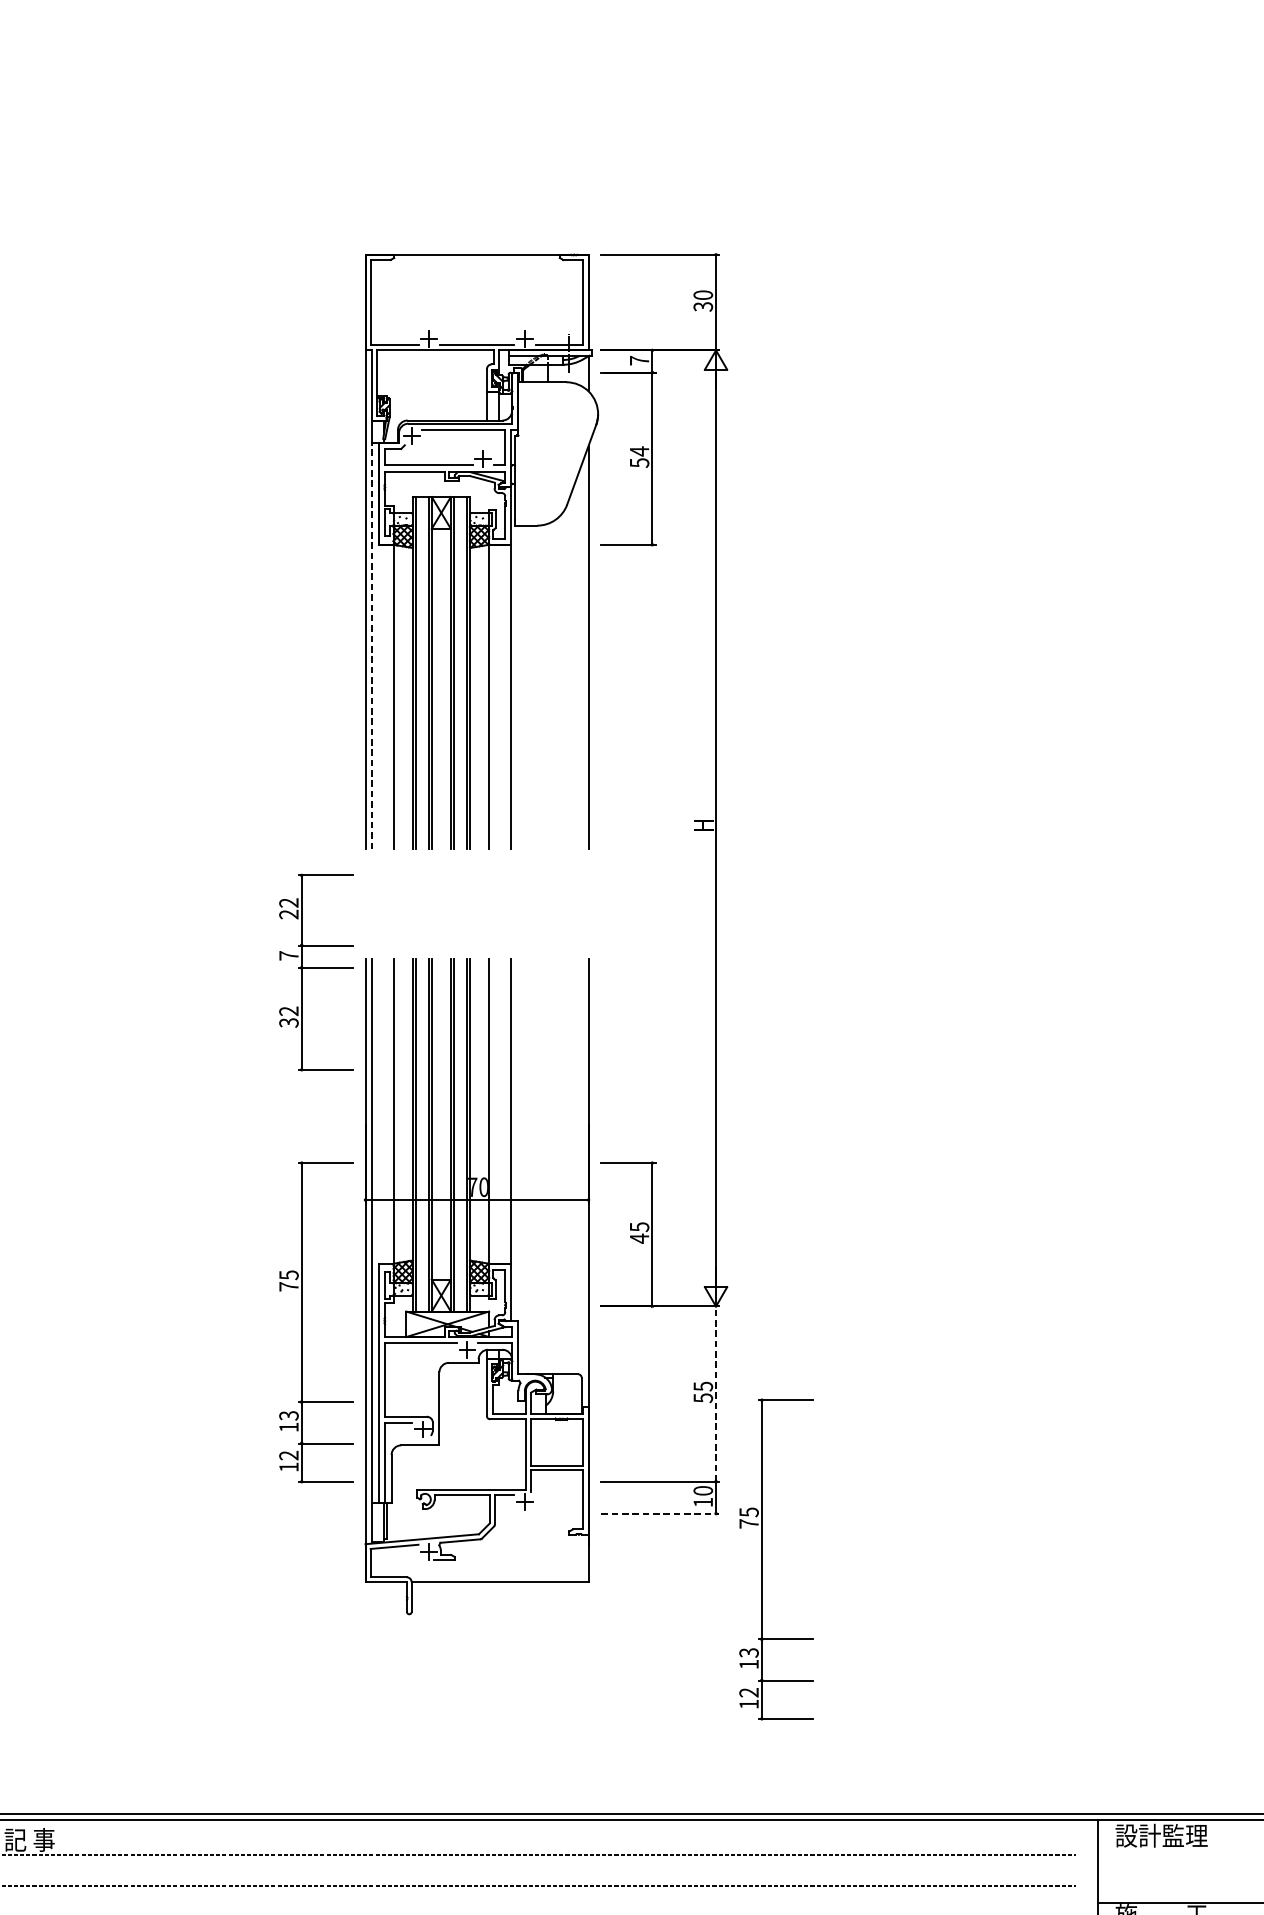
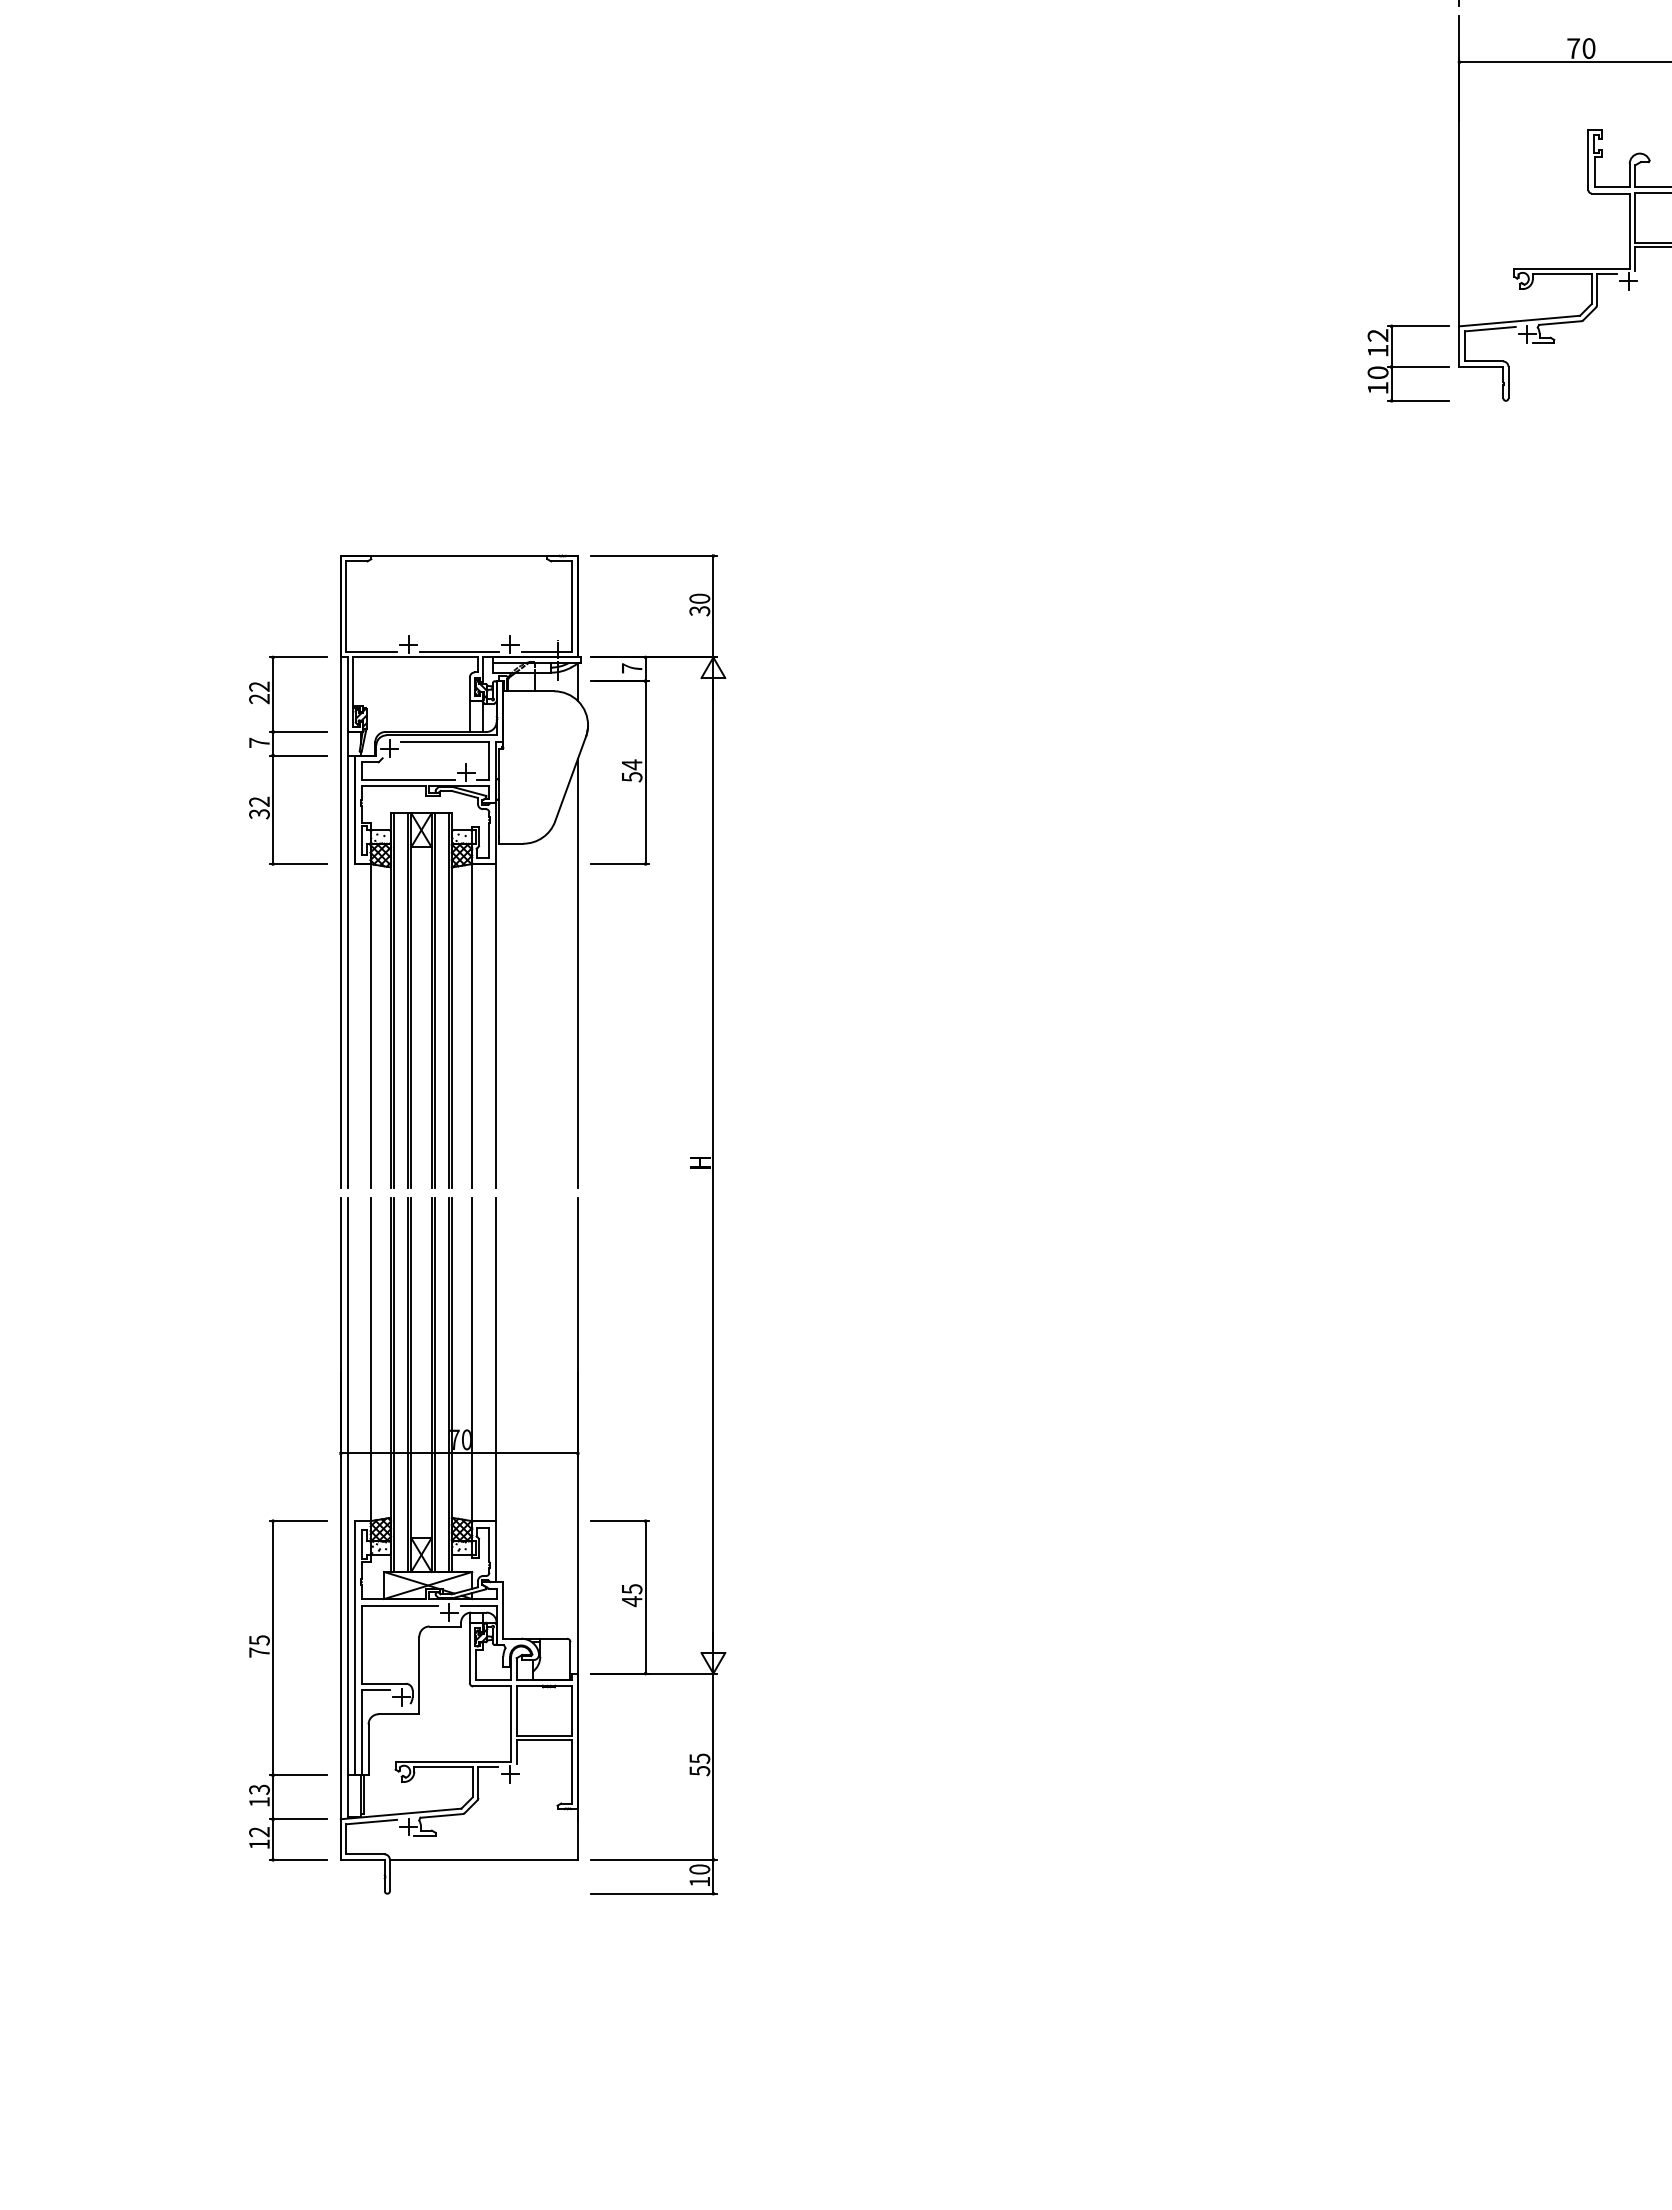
line: (371, 645) -> (347, 971), dashed -> solid
part: (316, 972) -> (288, 760), moved
part: (477, 1286) -> (459, 1545), moved
line: (716, 1393) -> (713, 1766), dashed -> solid
line: (660, 1513) -> (654, 1893), dashed -> solid
part: (762, 1559) -> (762, 1942), removed

